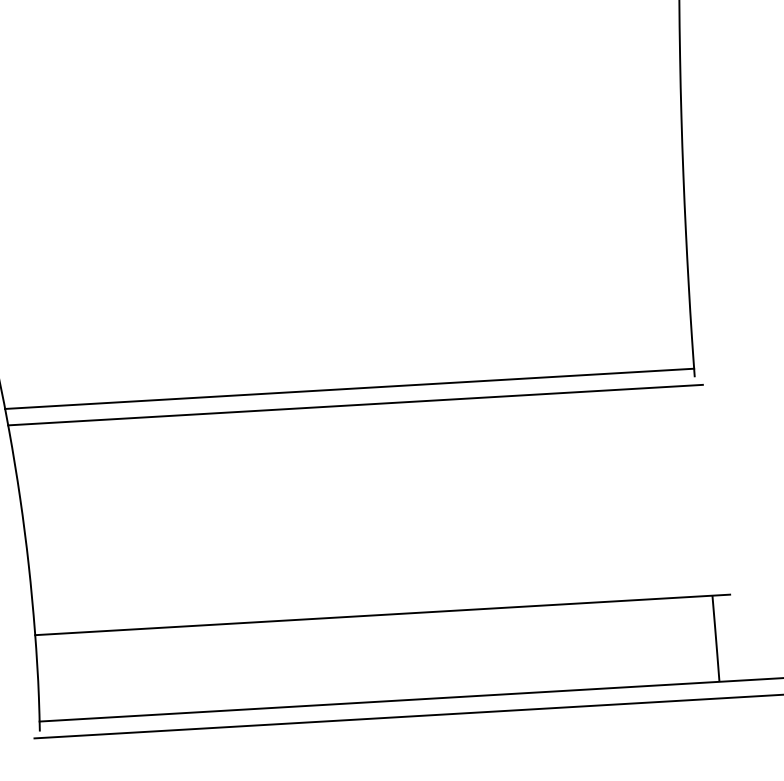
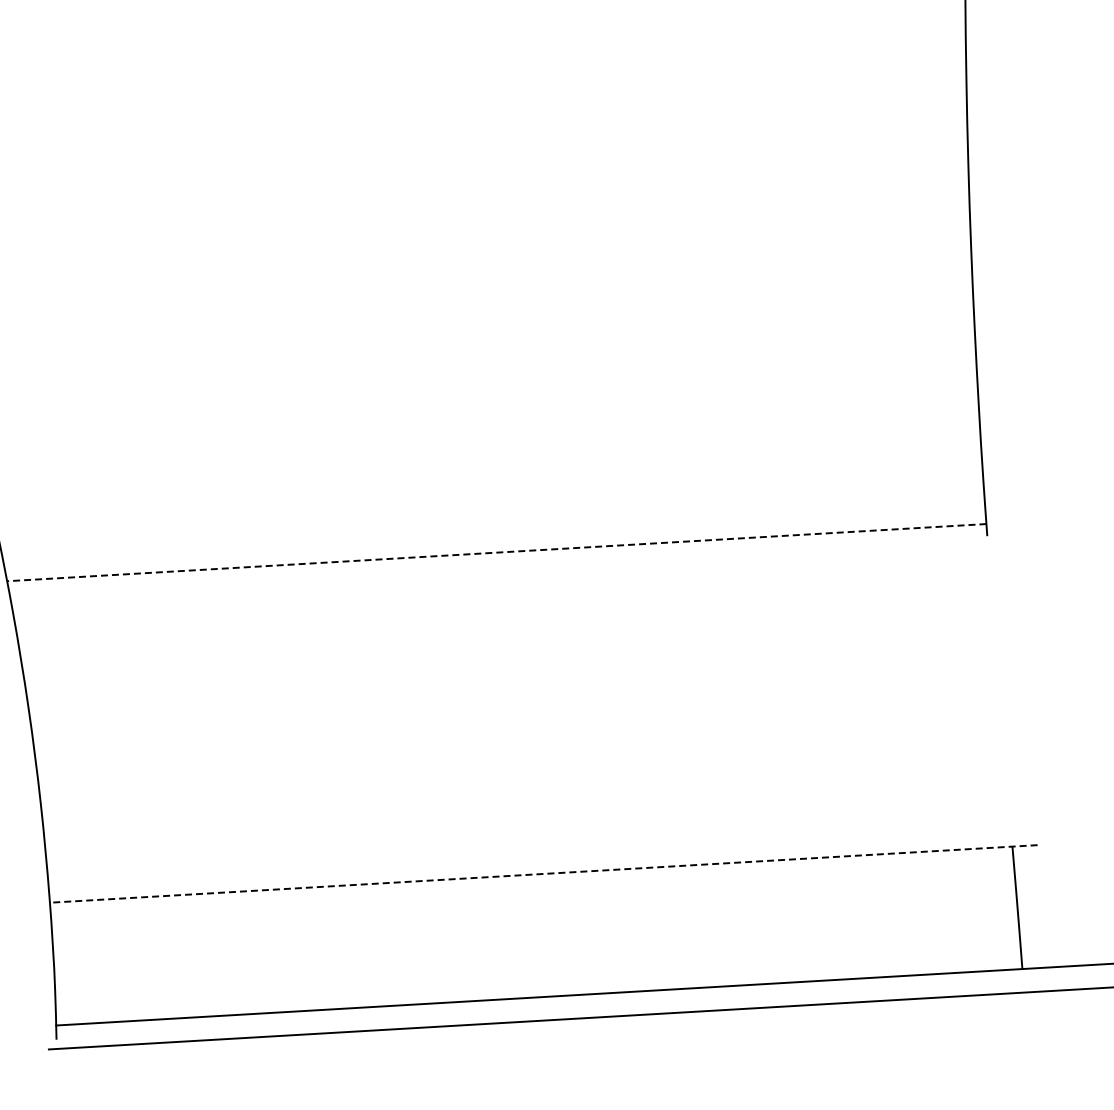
line: (349, 388) -> (496, 552), solid -> dashed
line: (355, 404) -> (504, 575), removed
line: (382, 614) -> (543, 873), solid -> dashed

